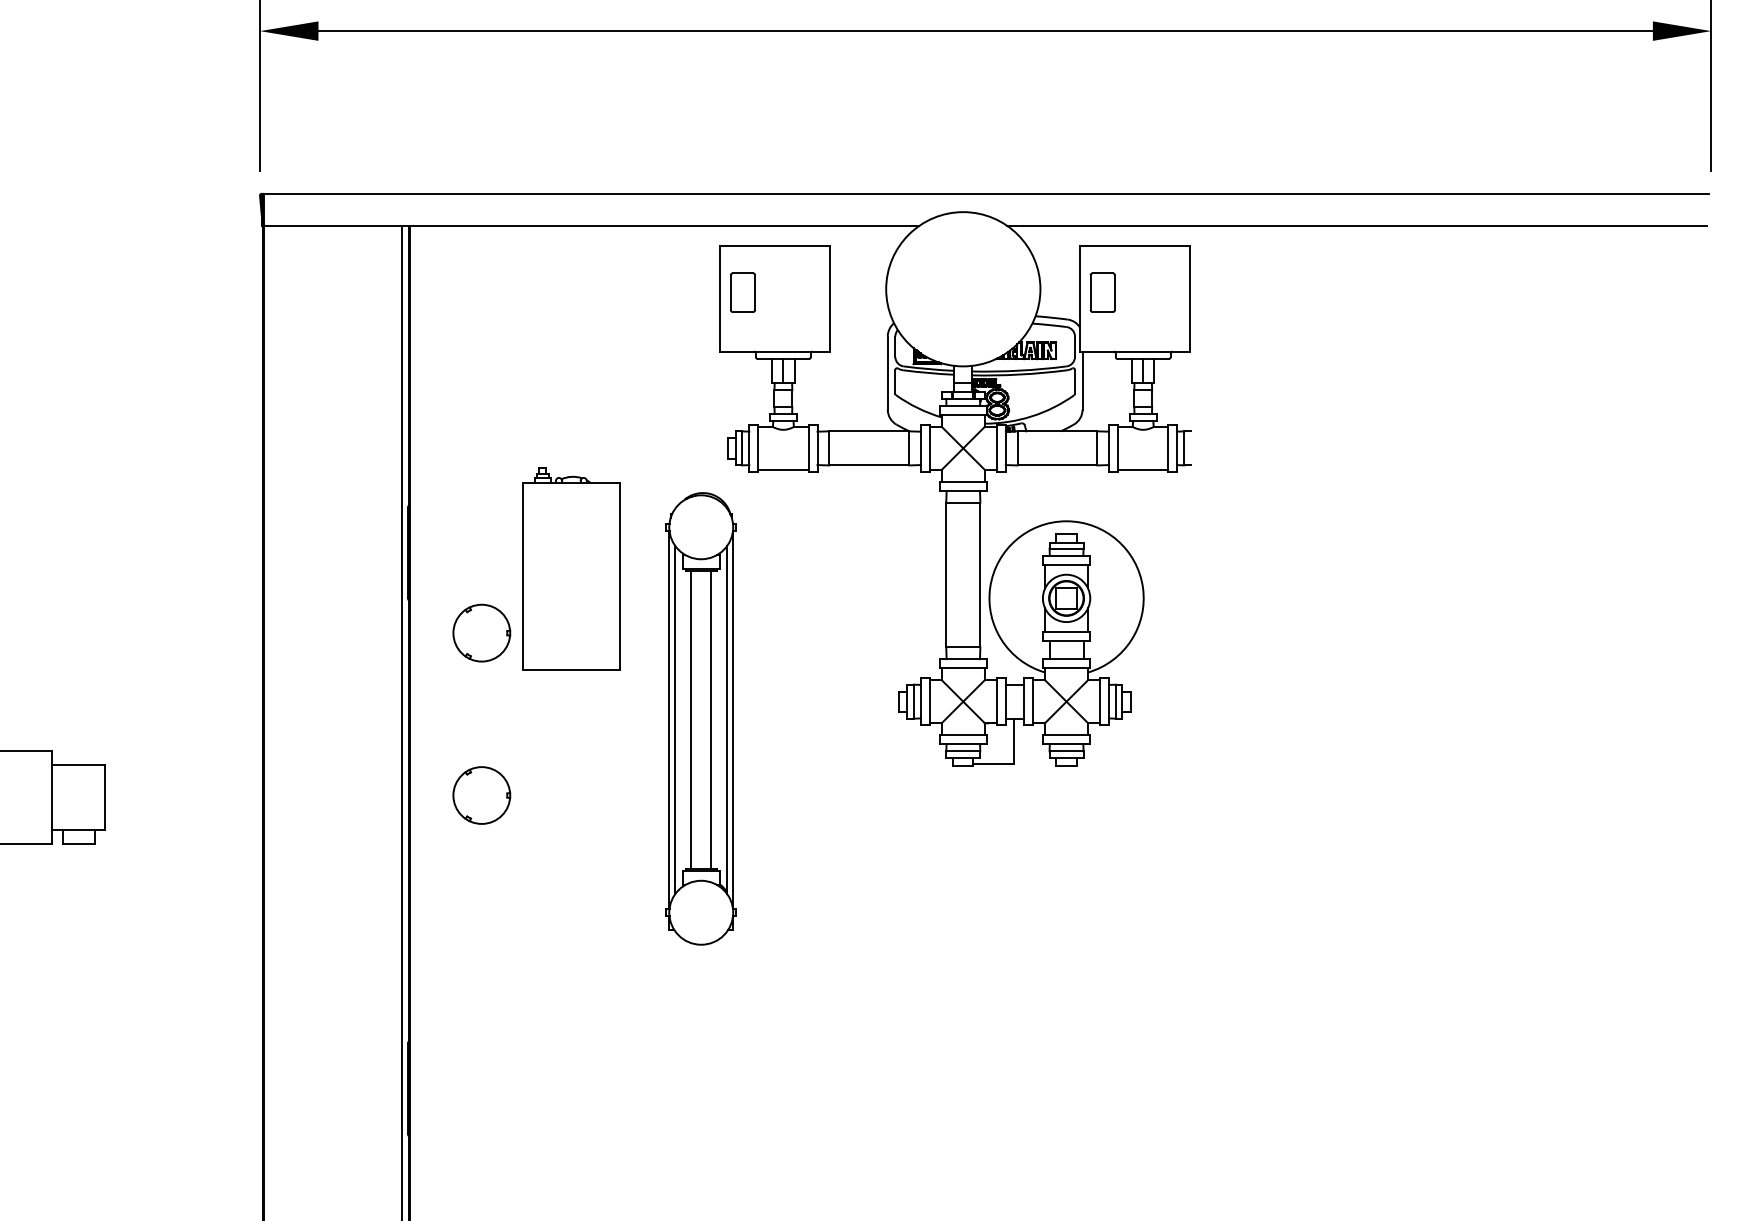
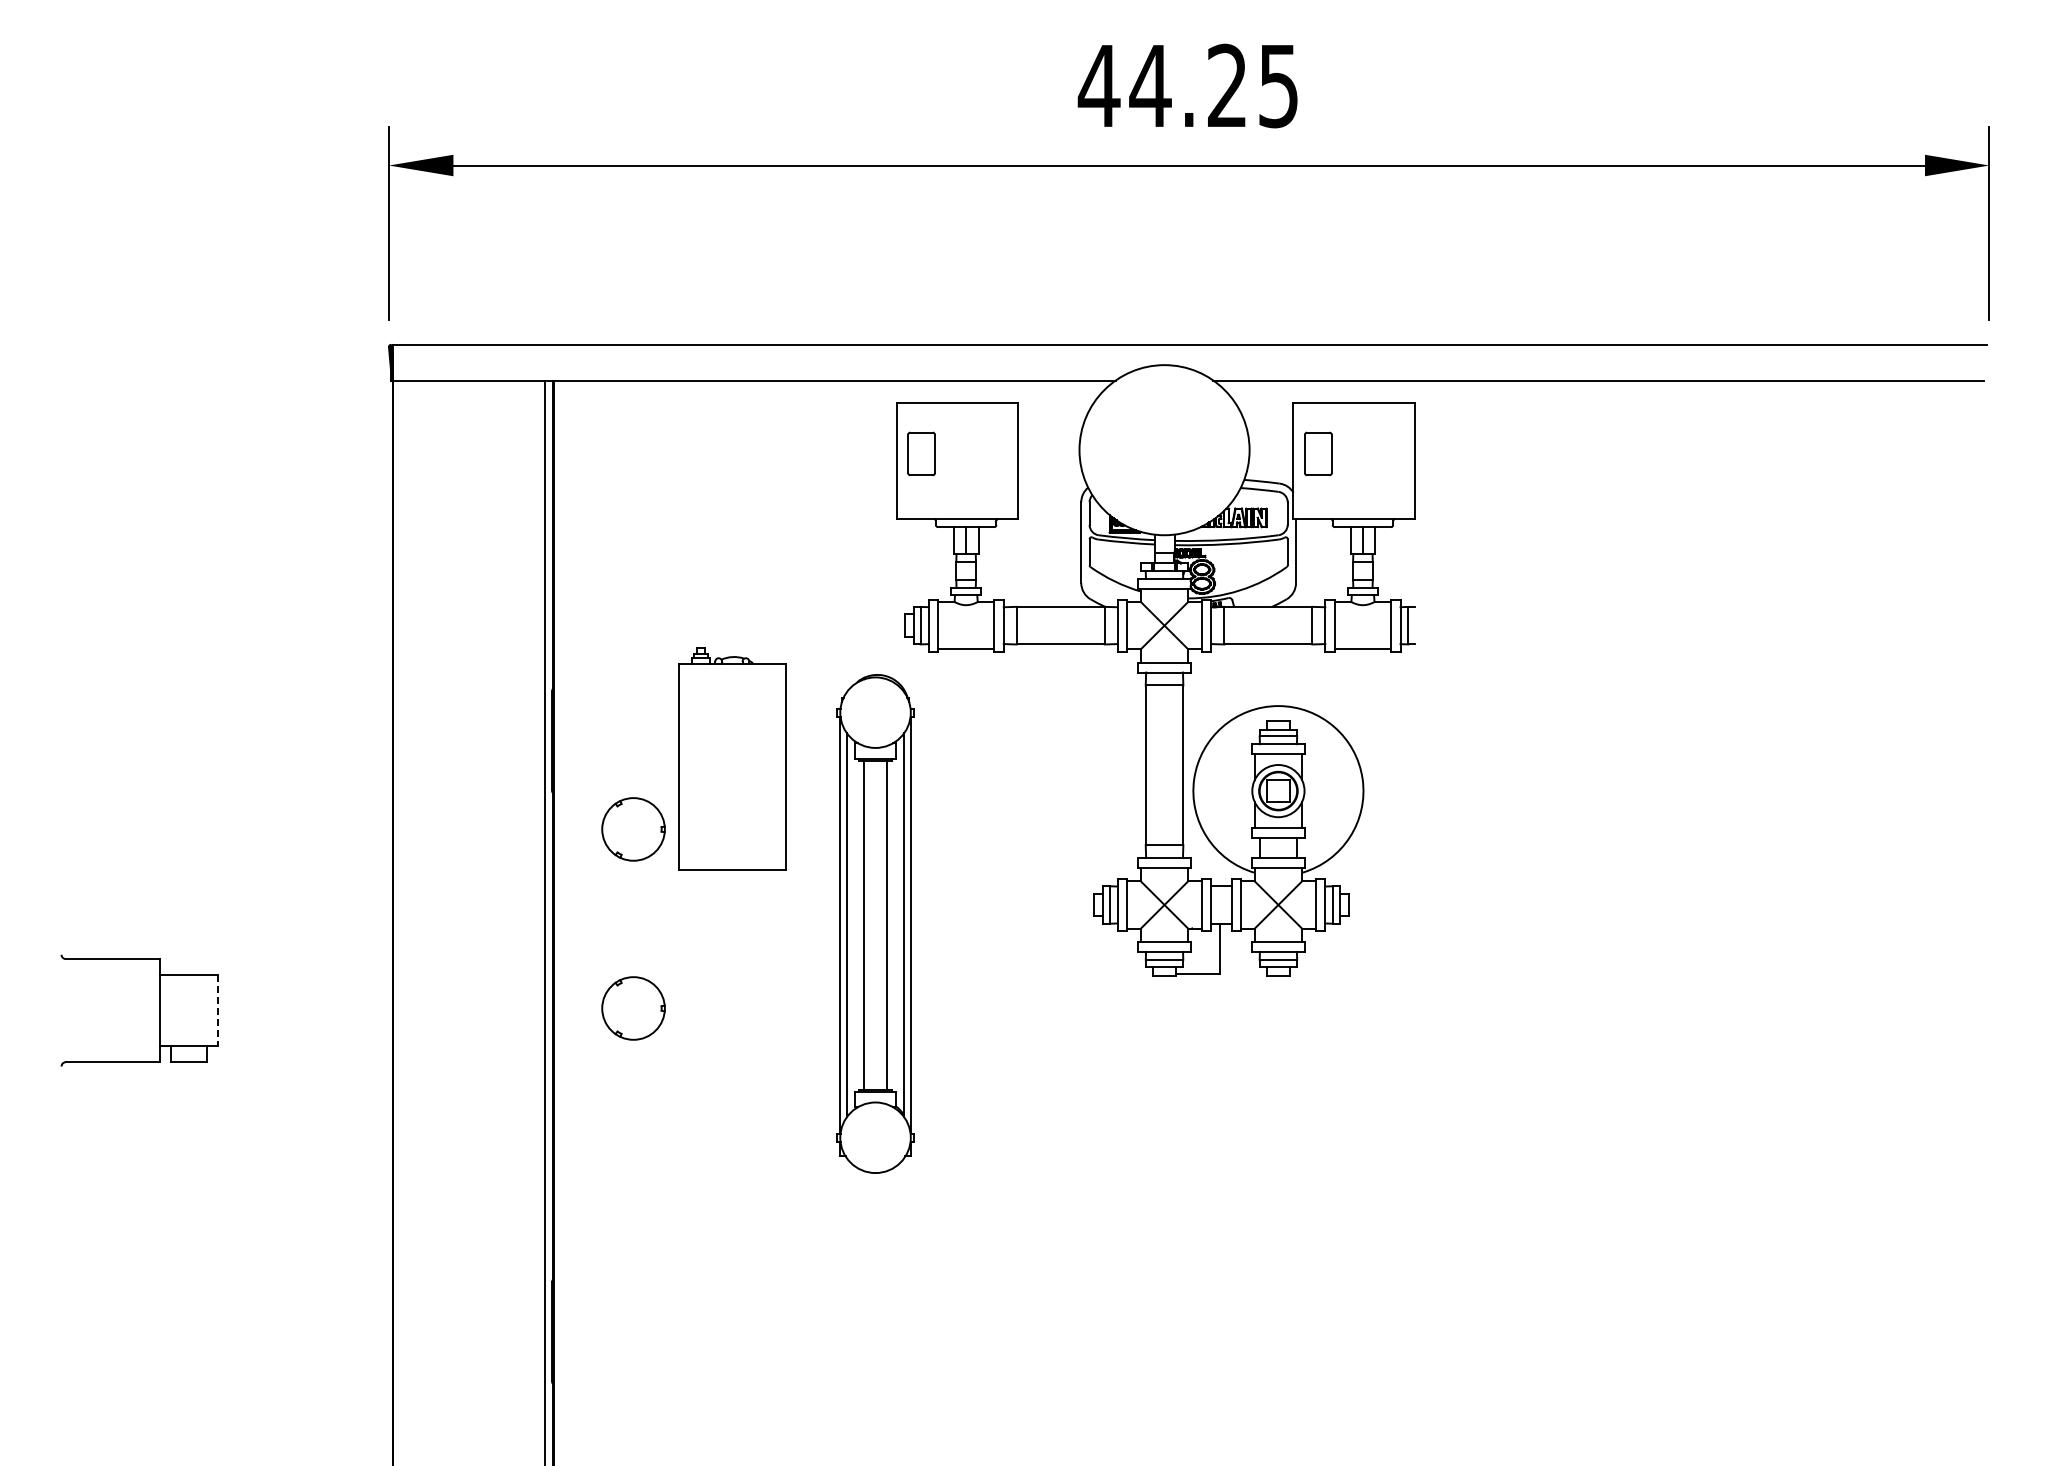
line: (105, 797) -> (218, 1010), solid -> dashed

